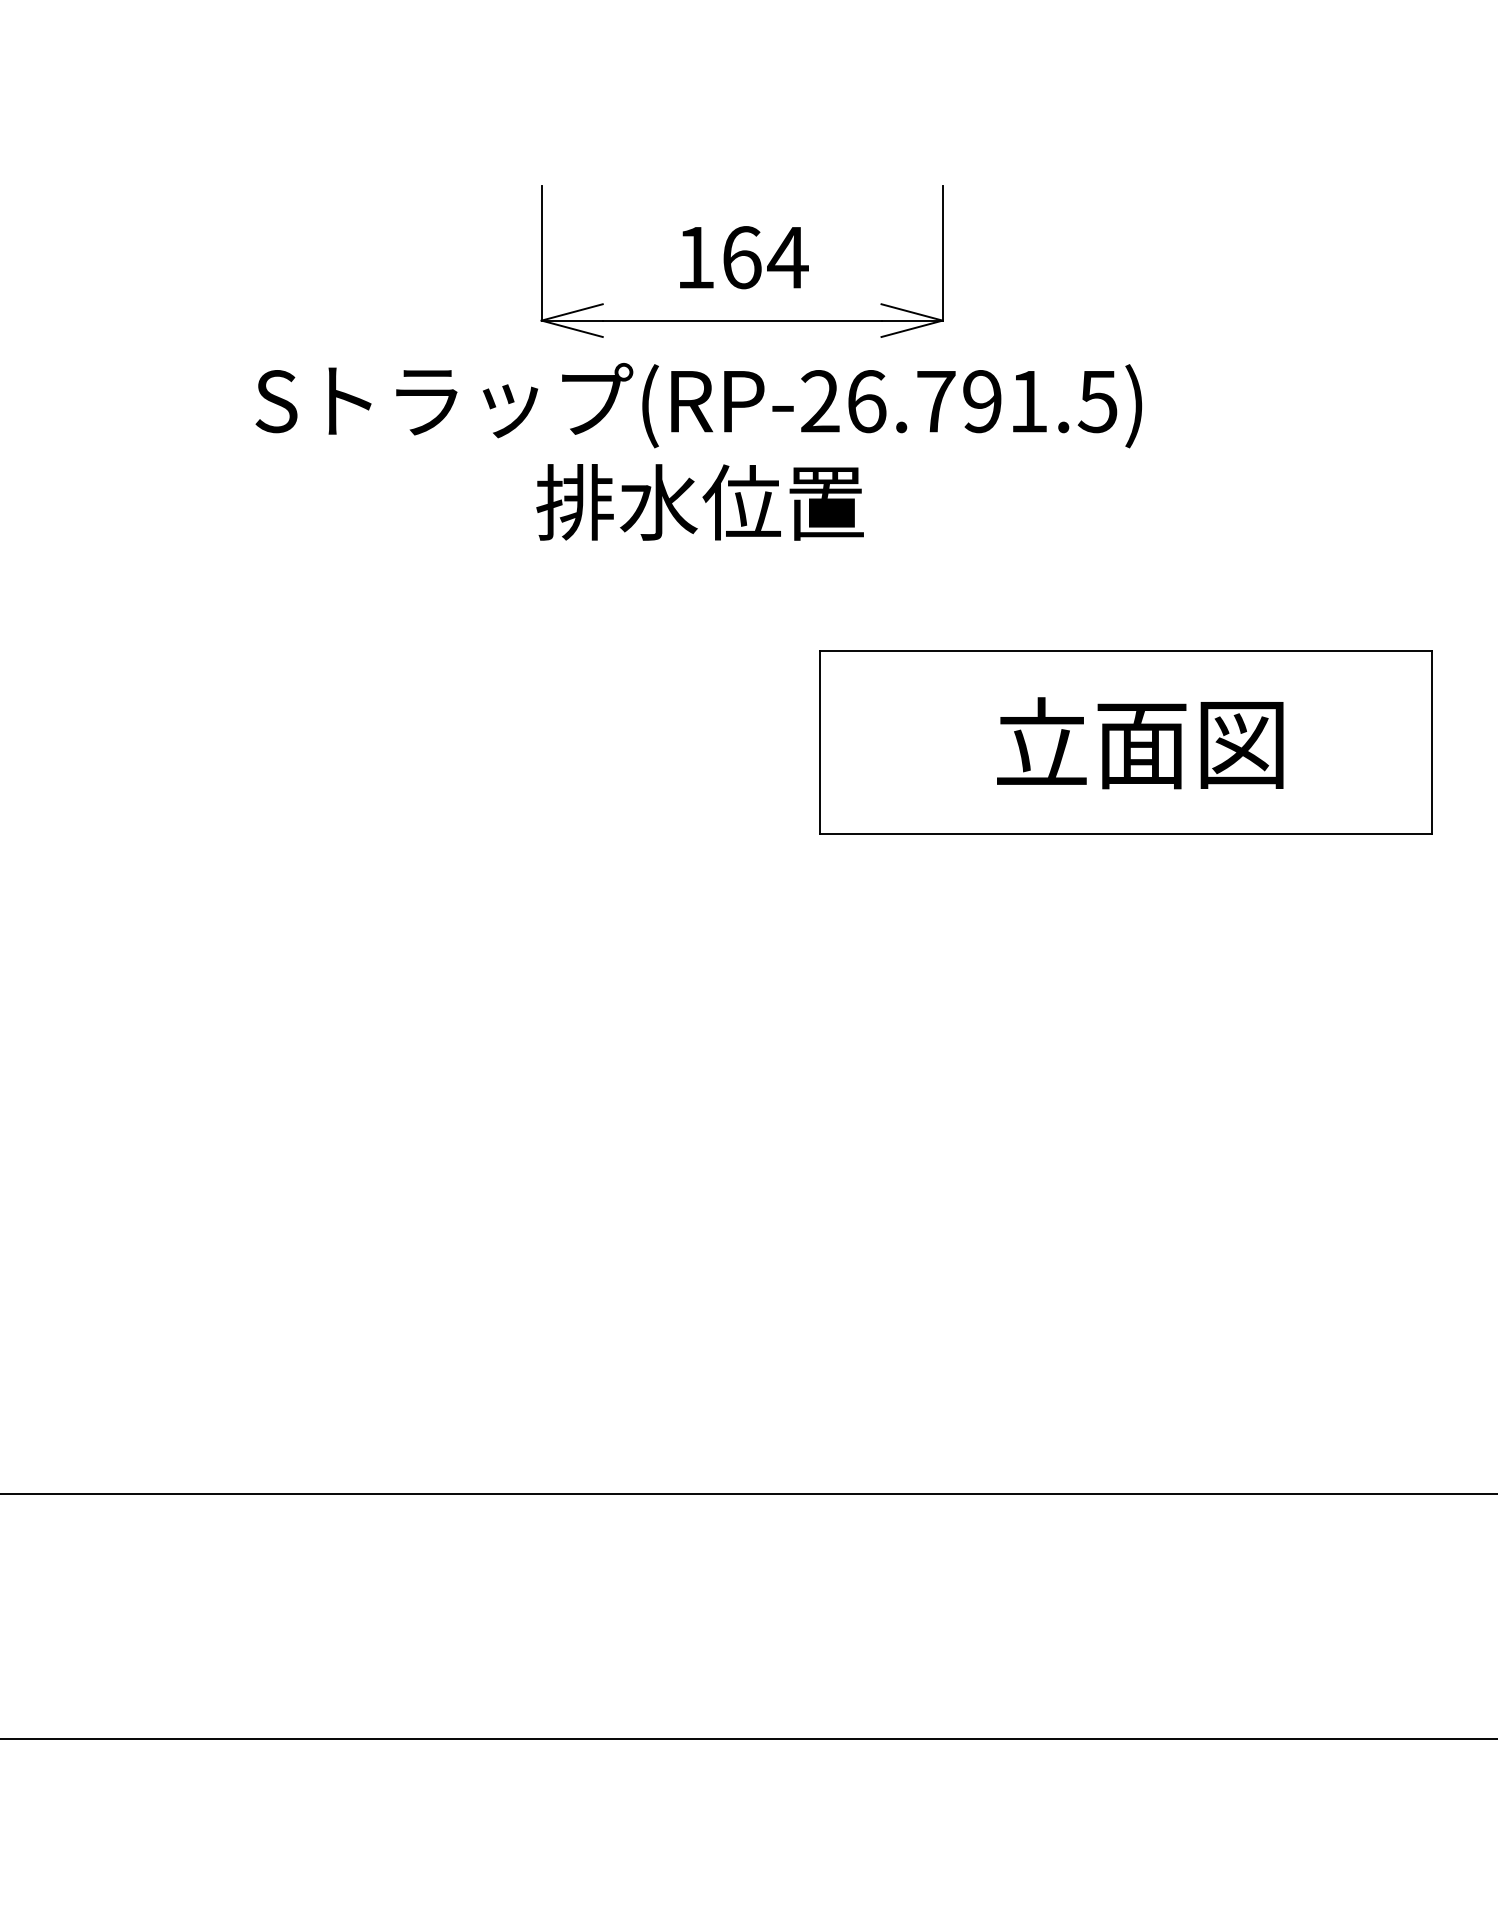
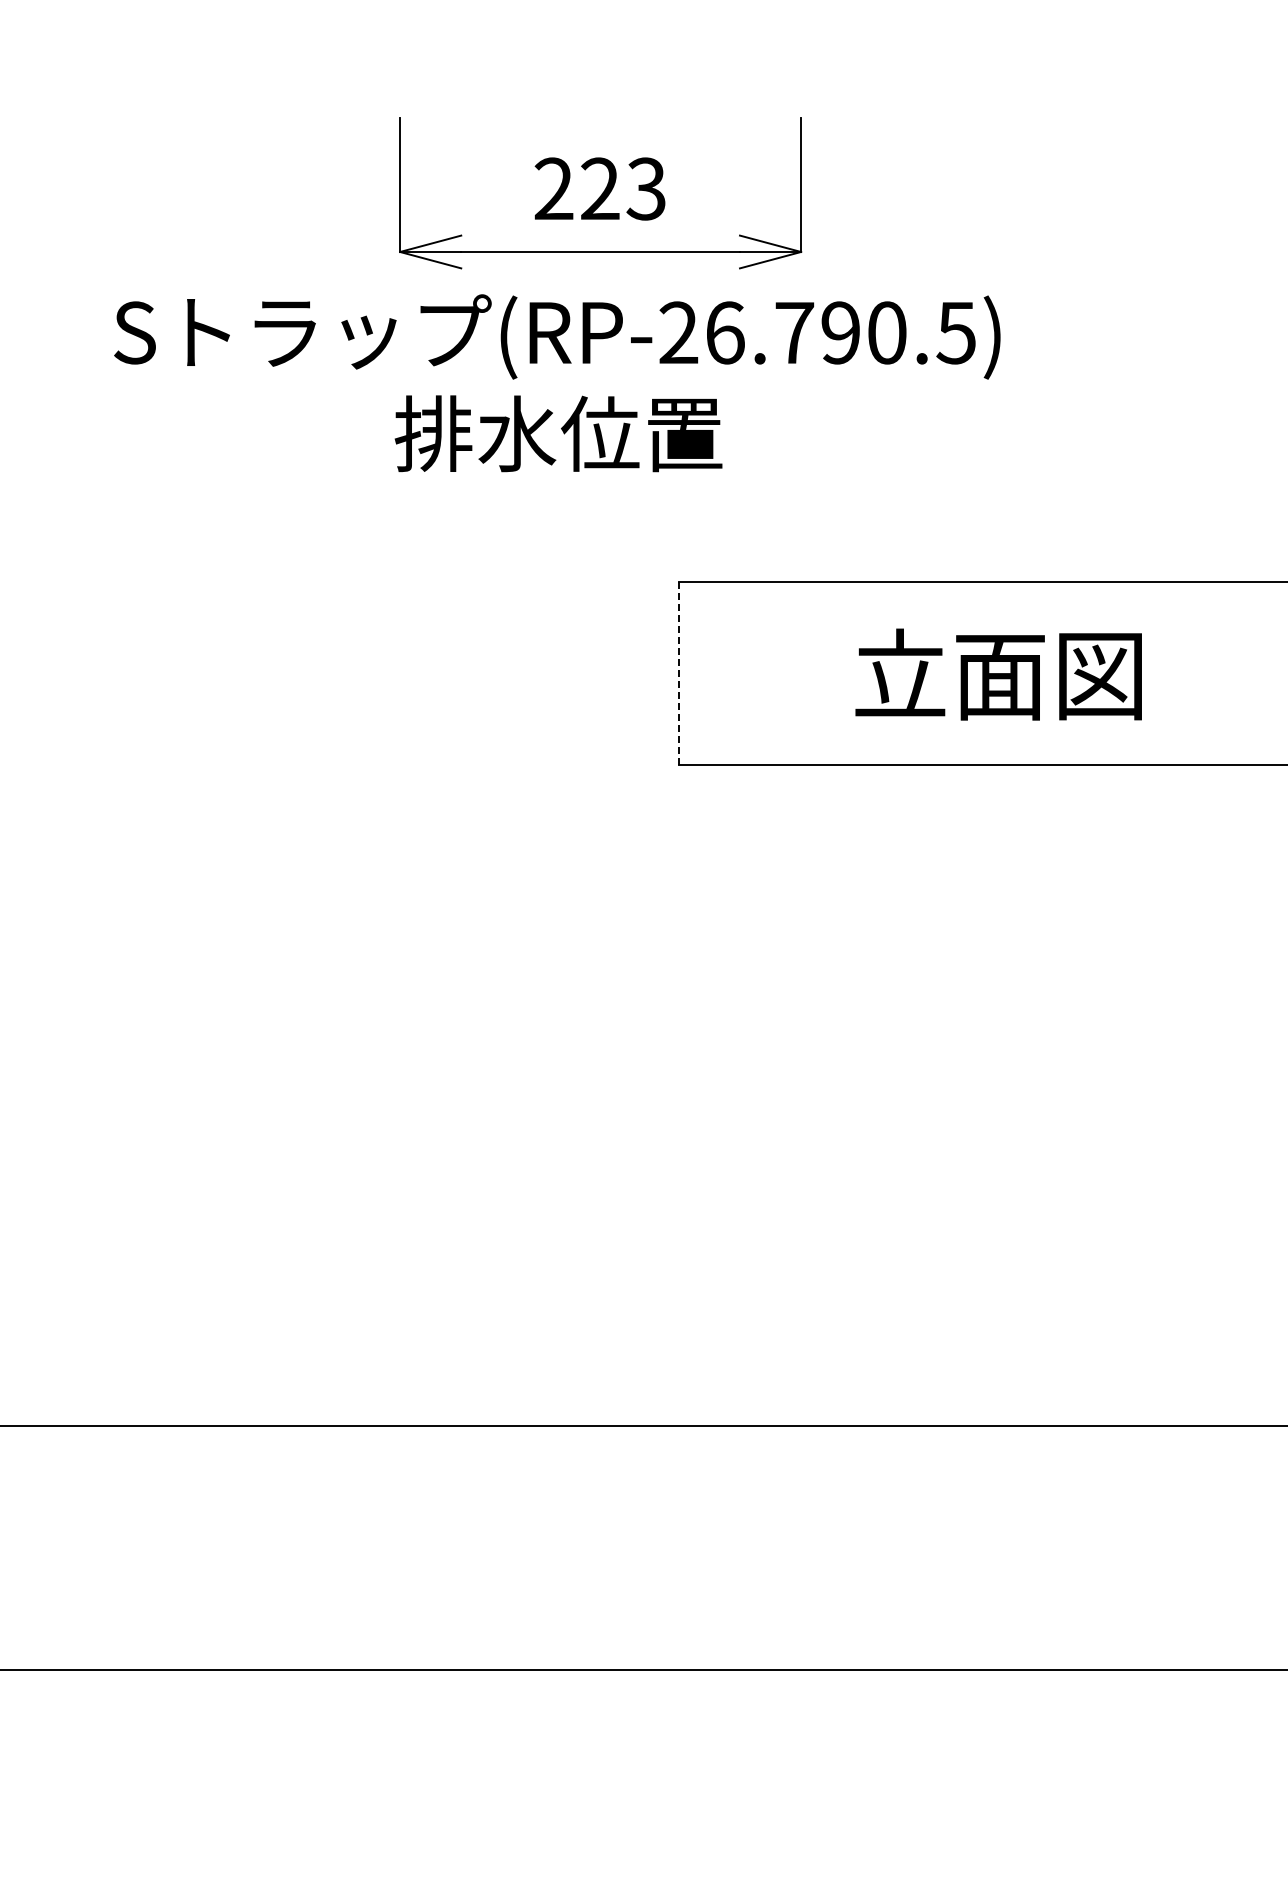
text: (742, 257) -> (600, 188), 164 -> 223
text: (1028, 401) -> (886, 332), (RP-26.791.5) -> (RP-26.790.5)
line: (820, 742) -> (678, 673), solid -> dashed

